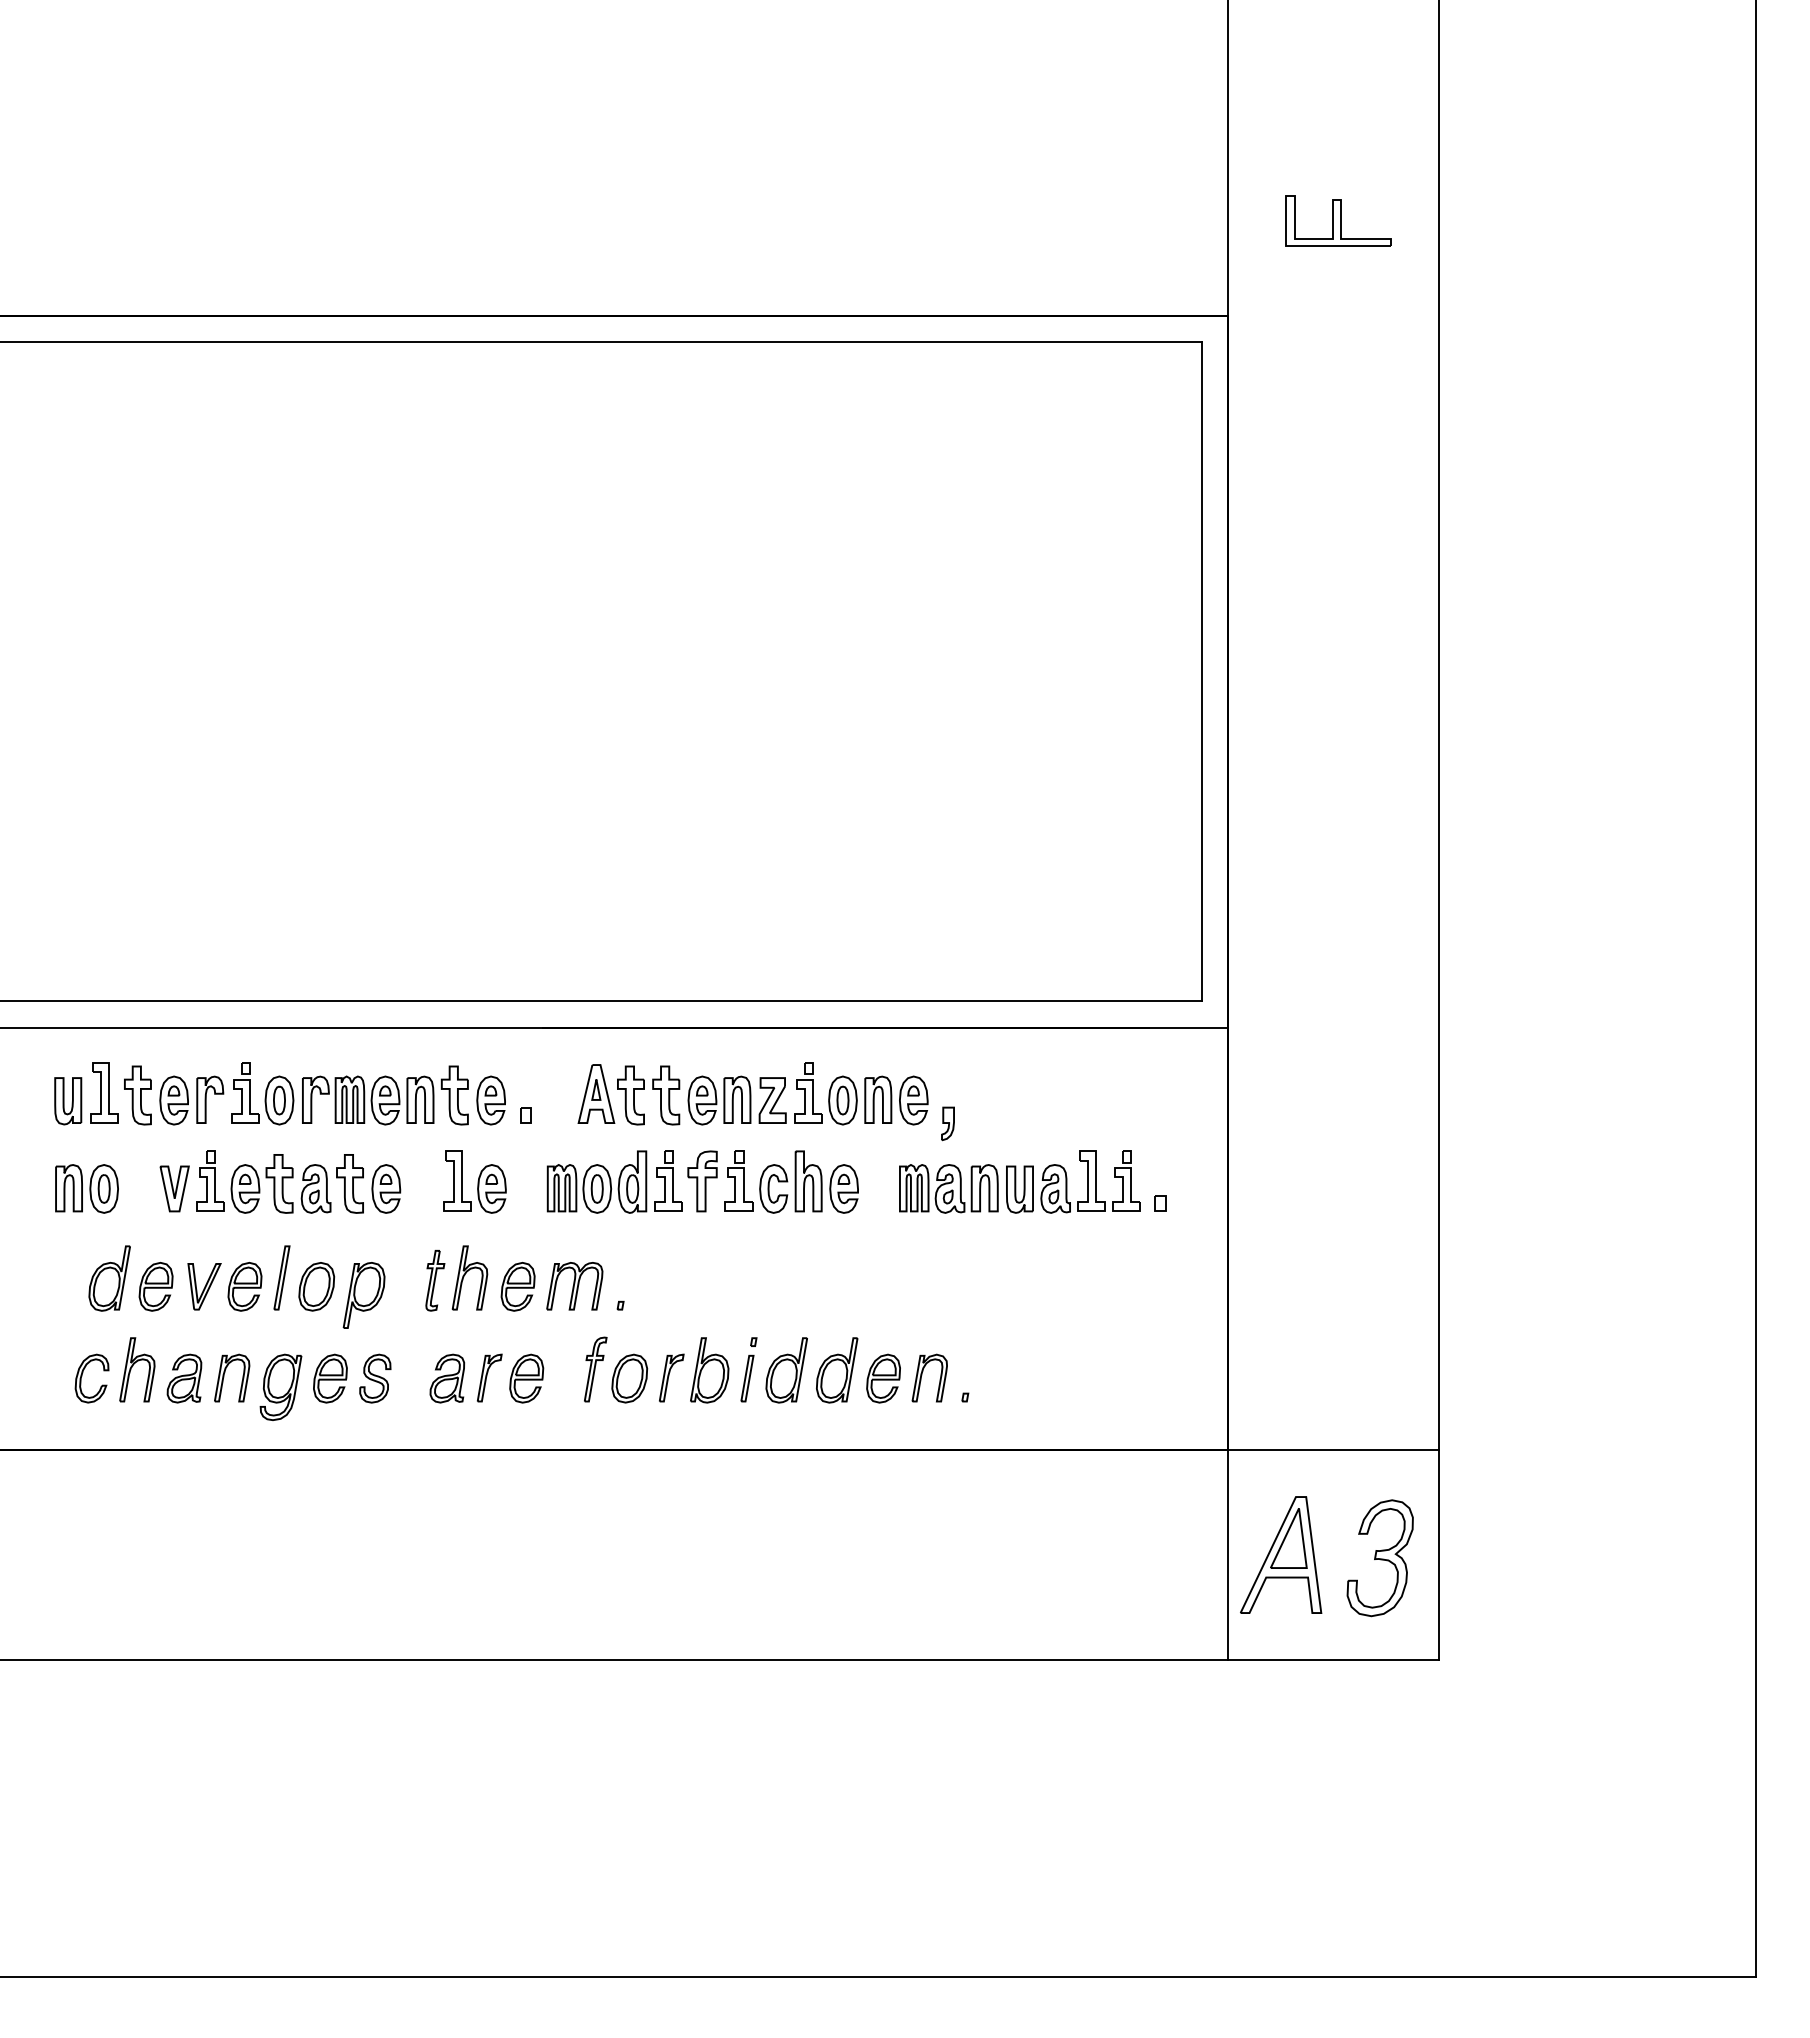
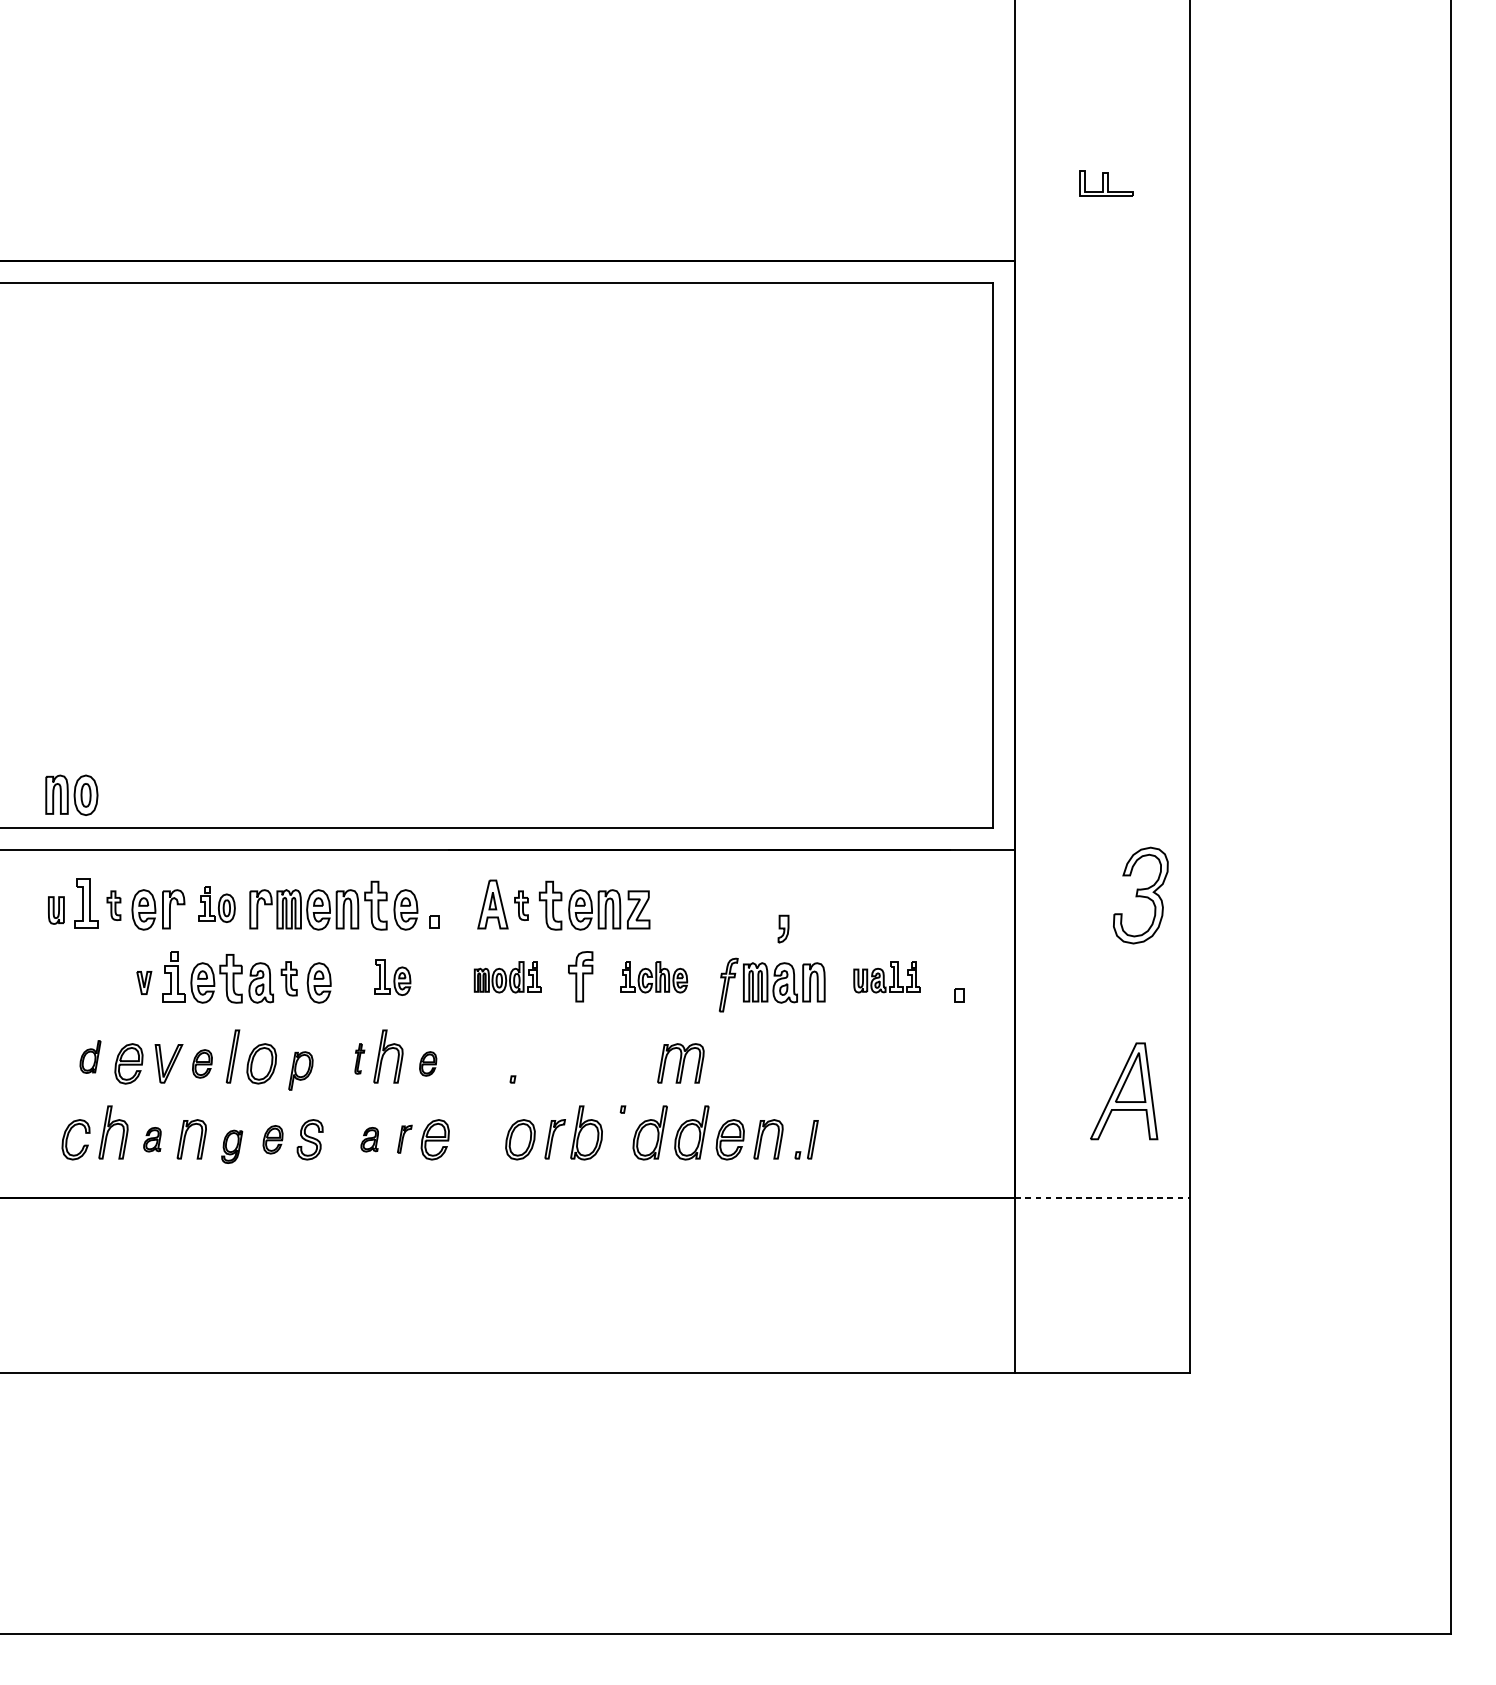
part: (1338, 220) -> (1106, 182), size x0.6
part: (262, 1093) -> (216, 904), size x0.7
part: (861, 1093) -> (712, 904), removed
part: (137, 1095) -> (113, 905), size x0.6
part: (630, 1095) -> (521, 905), size x0.6
part: (68, 1101) -> (56, 910), size x0.7
part: (474, 1181) -> (392, 976), size x0.7
part: (614, 1181) -> (507, 976), size x0.6
part: (791, 1181) -> (654, 976), size x0.6
part: (1073, 1181) -> (887, 976), size x0.6
part: (349, 1183) -> (288, 978), size x0.7
part: (86, 1188) -> (71, 794), moved
part: (174, 1188) -> (144, 982), size x0.6
part: (109, 1278) -> (90, 1057), size x0.6
part: (435, 1280) -> (359, 1058), size x0.6
part: (244, 1286) -> (202, 1063), size x0.7
part: (517, 1286) -> (427, 1063), size x0.6
part: (574, 1286) -> (680, 1063), moved
part: (363, 1295) -> (300, 1071), size x0.7
part: (595, 1369) -> (728, 985), moved
part: (489, 1377) -> (404, 1138), size x0.7
part: (184, 1378) -> (152, 1139), size x0.6
part: (330, 1378) -> (273, 1139), size x0.7
part: (447, 1378) -> (369, 1139), size x0.6
part: (747, 1378) -> (812, 1139), moved
part: (280, 1386) -> (231, 1146), size x0.6
line: (1334, 1449) -> (1103, 1198), solid -> dashed
part: (1281, 1554) -> (1124, 1090), moved
part: (1379, 1558) -> (1140, 895), moved

